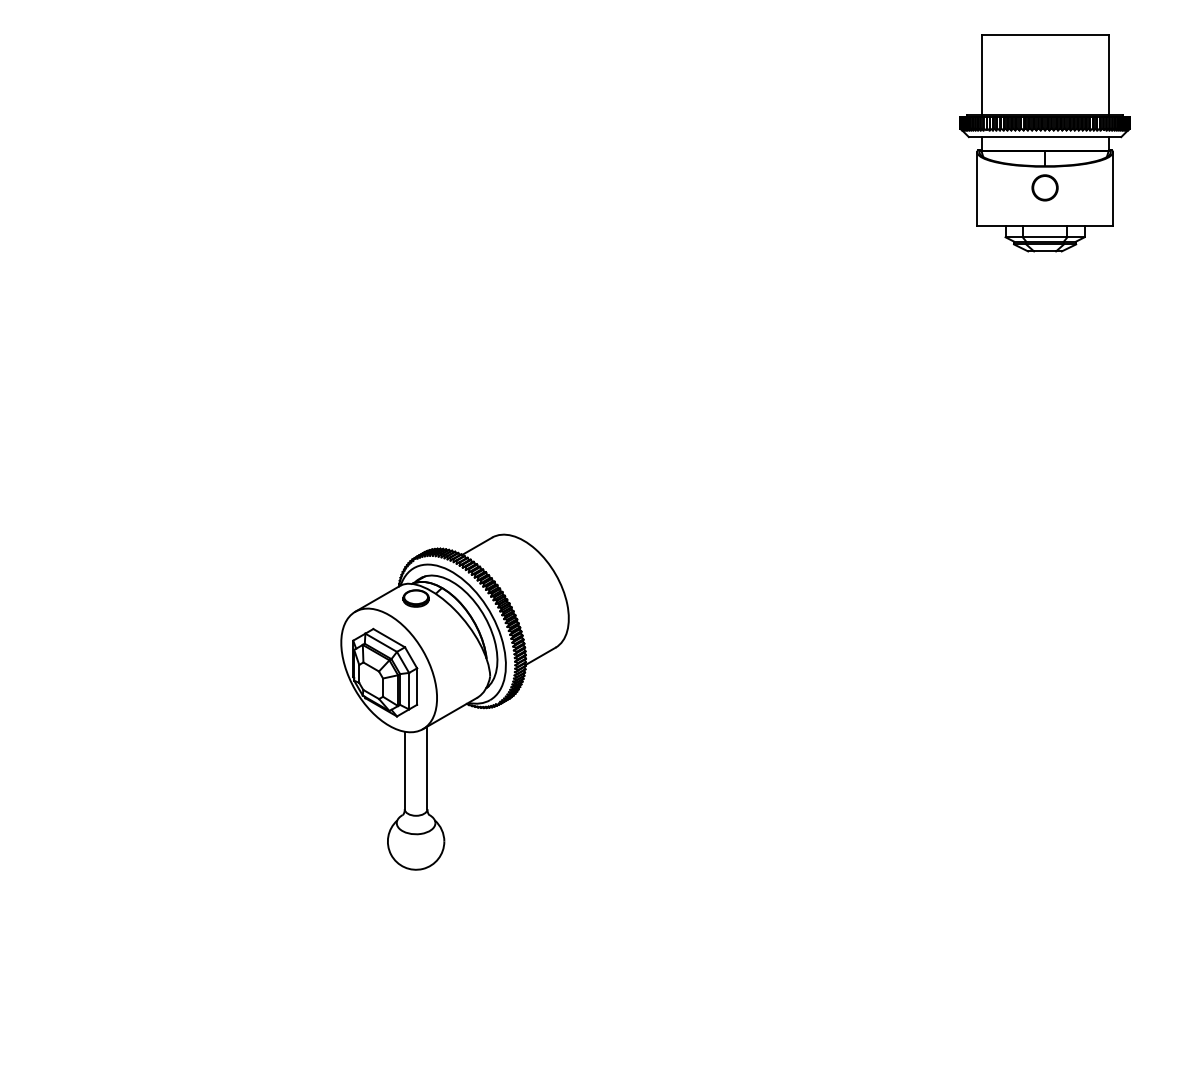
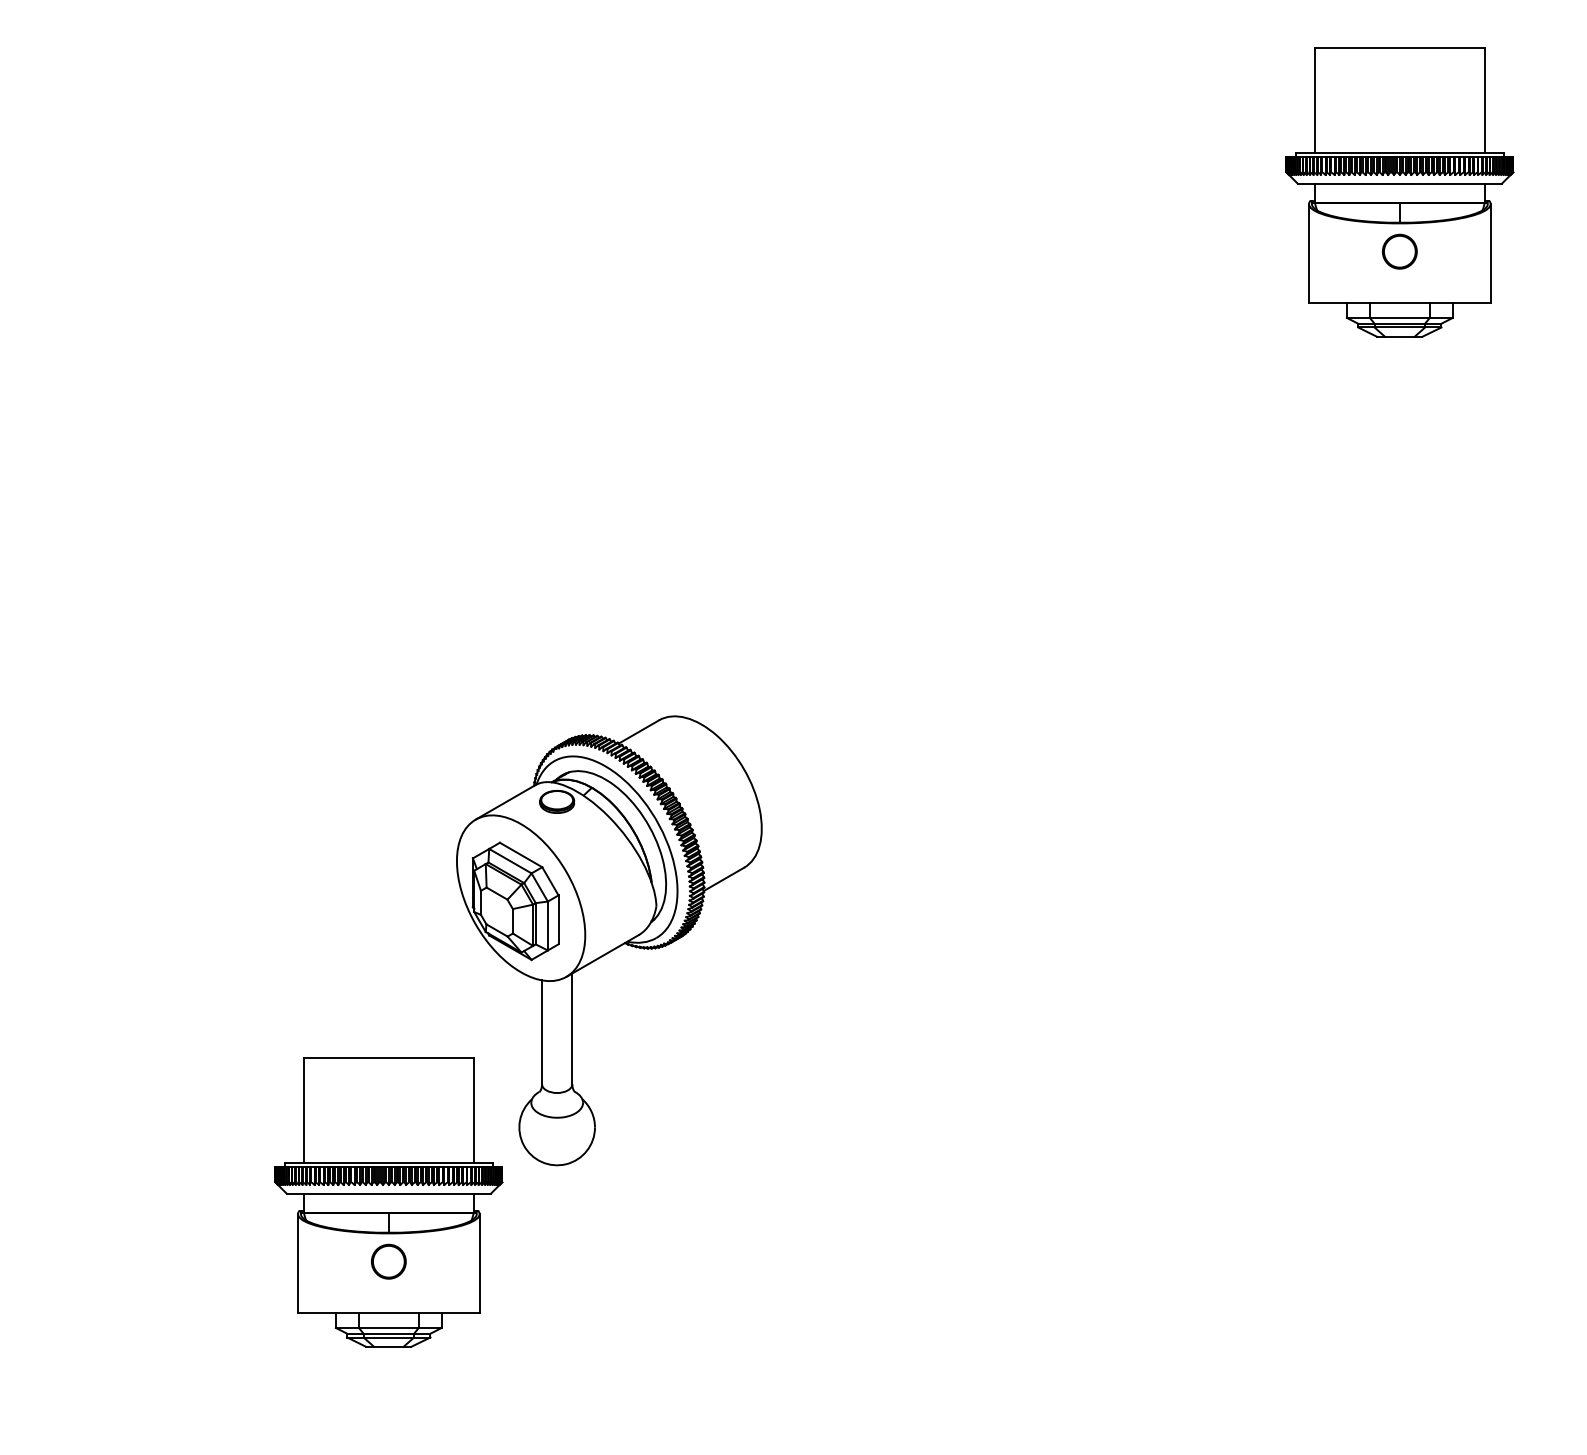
part: (290, 897) -> (388, 1202), added

